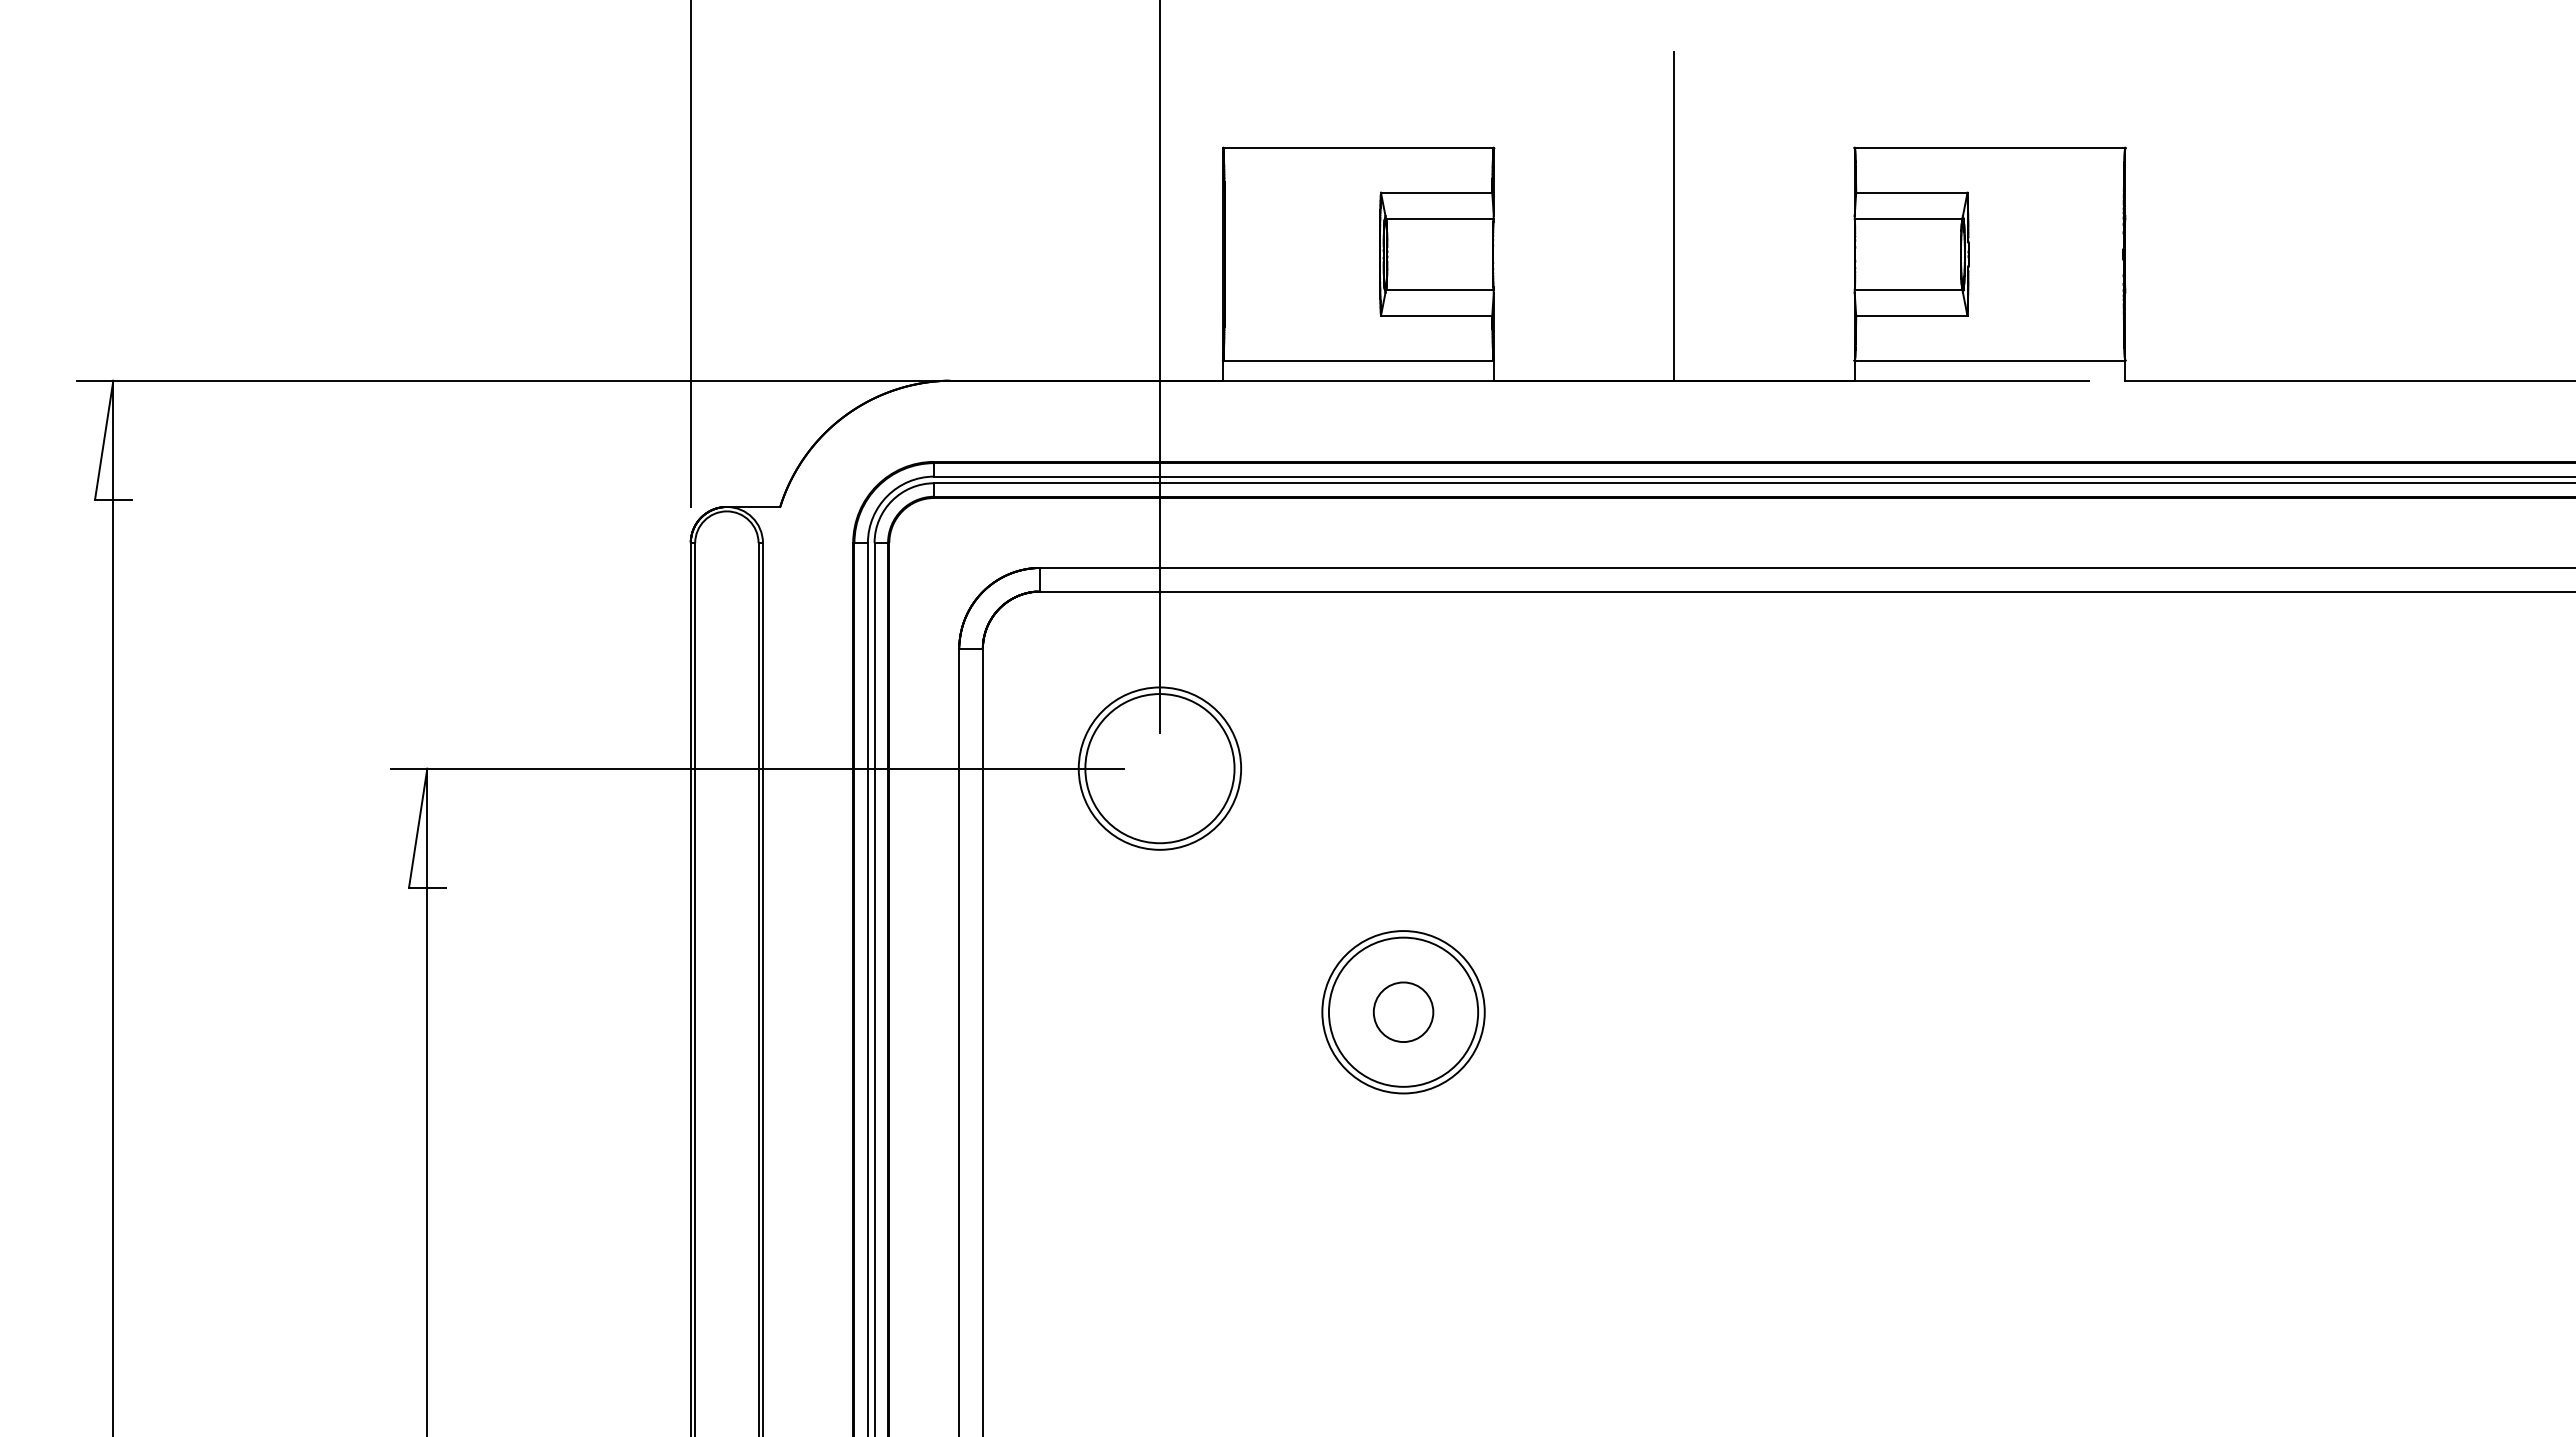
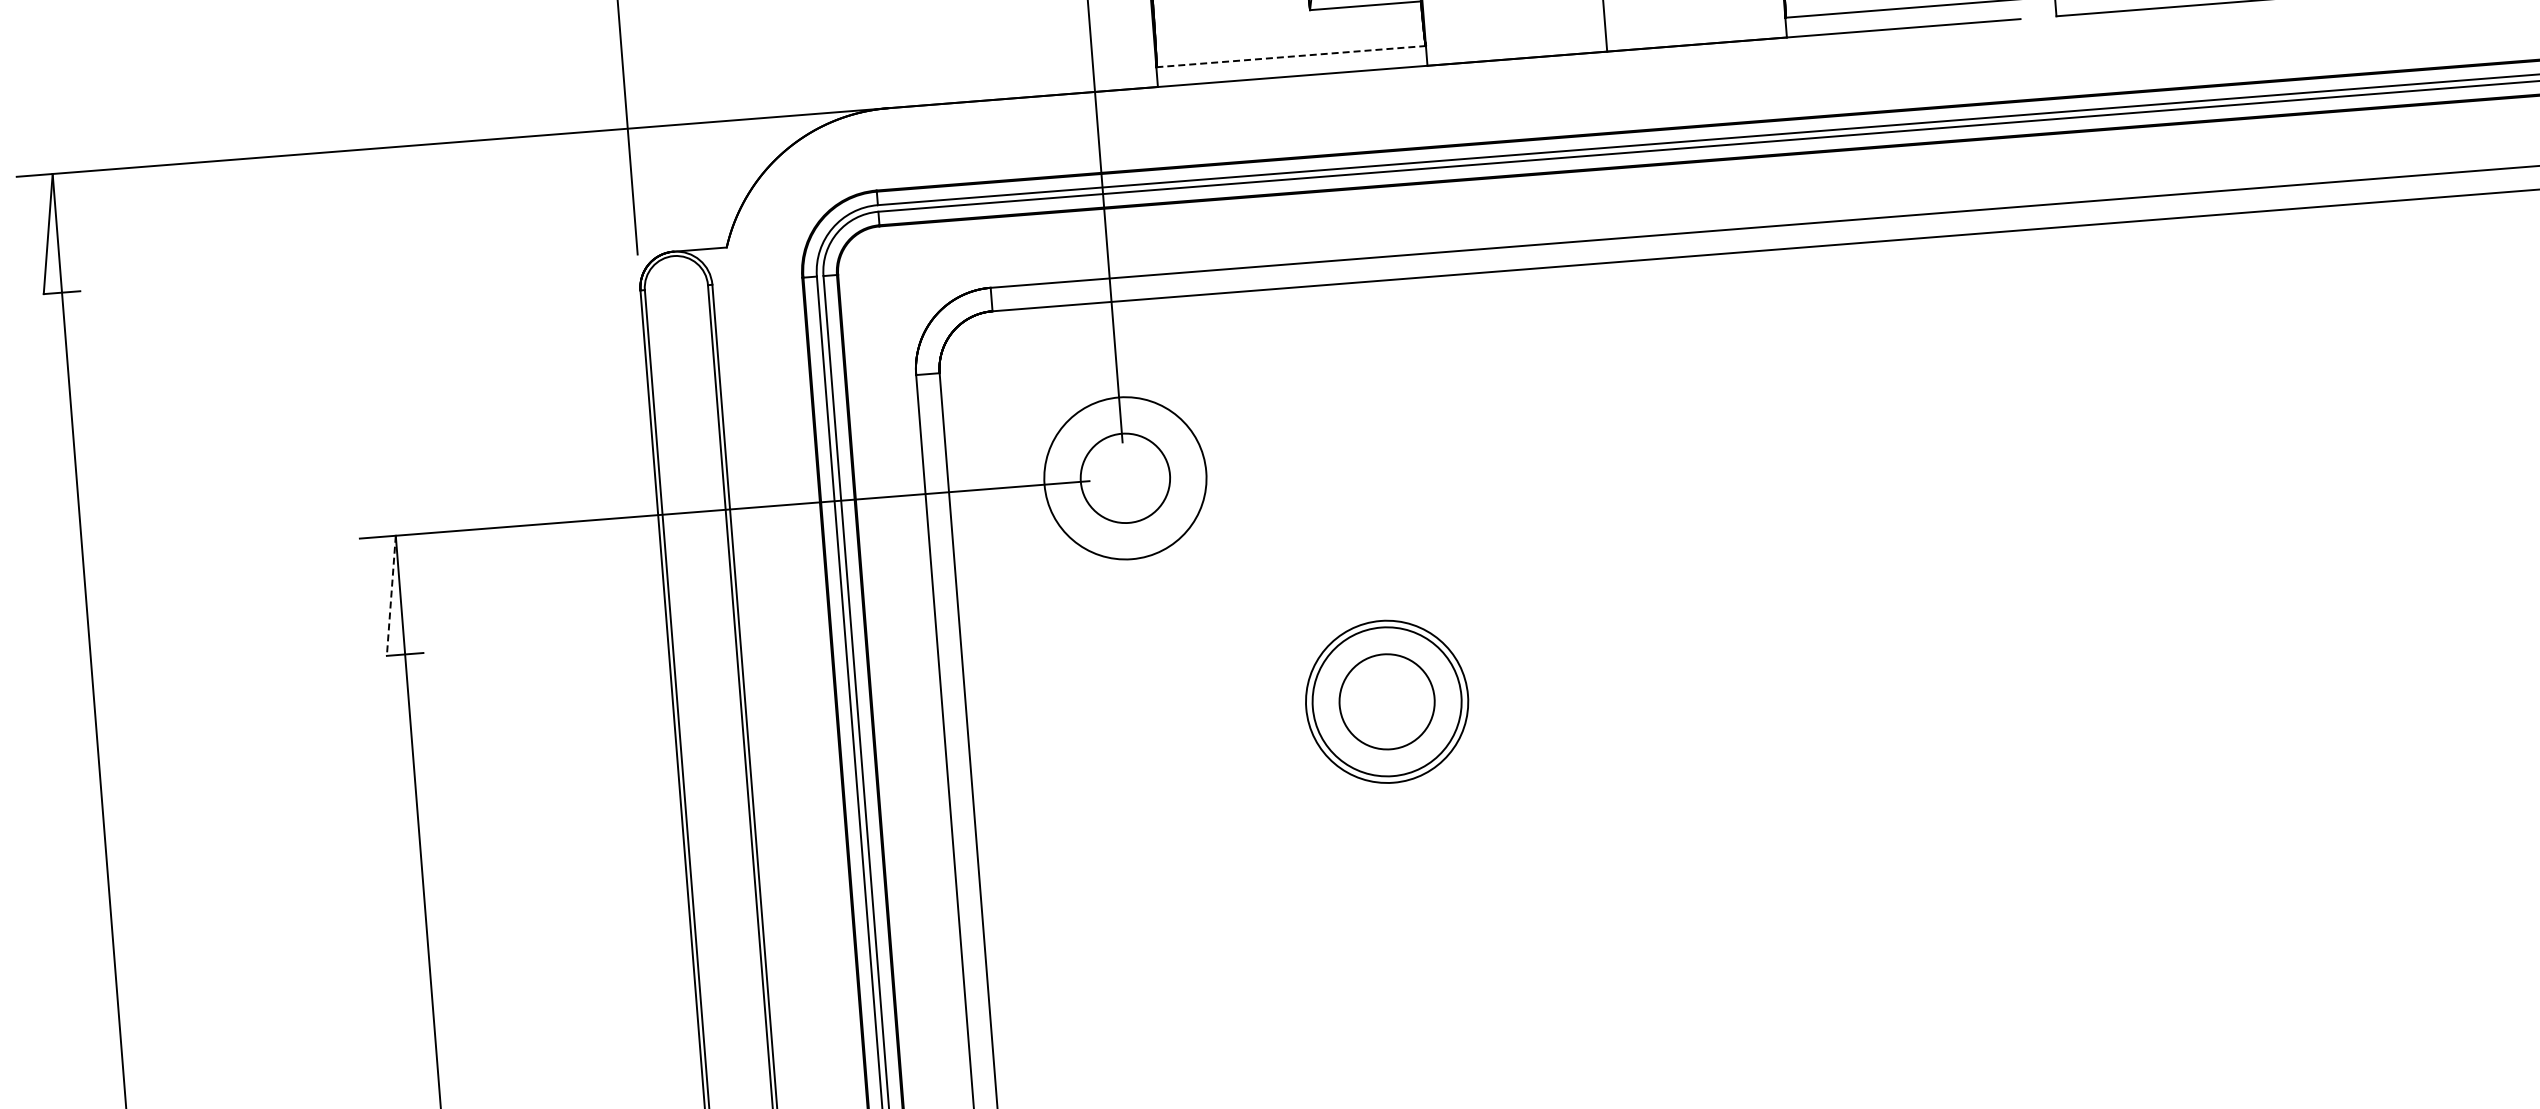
line: (1358, 360) -> (1291, 56), solid -> dashed
circle: (1159, 768) -> (1124, 478), size x0.6
line: (418, 828) -> (391, 596), solid -> dashed
circle: (1403, 1012) -> (1387, 702), size x1.6

